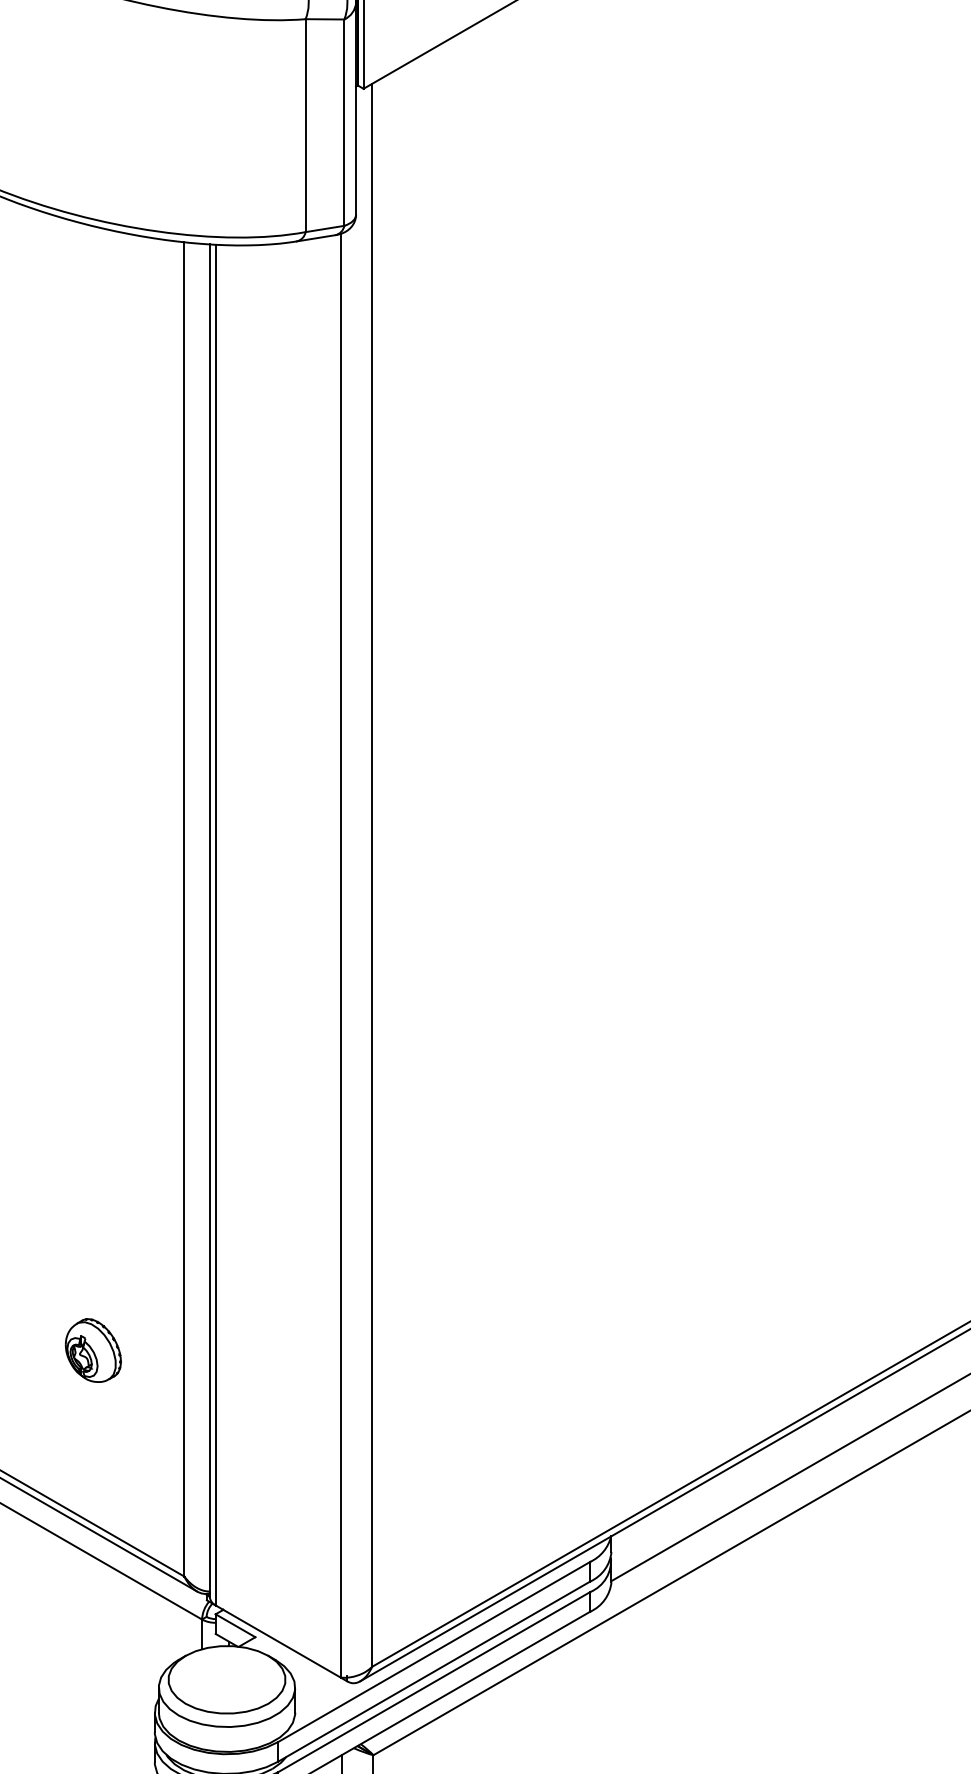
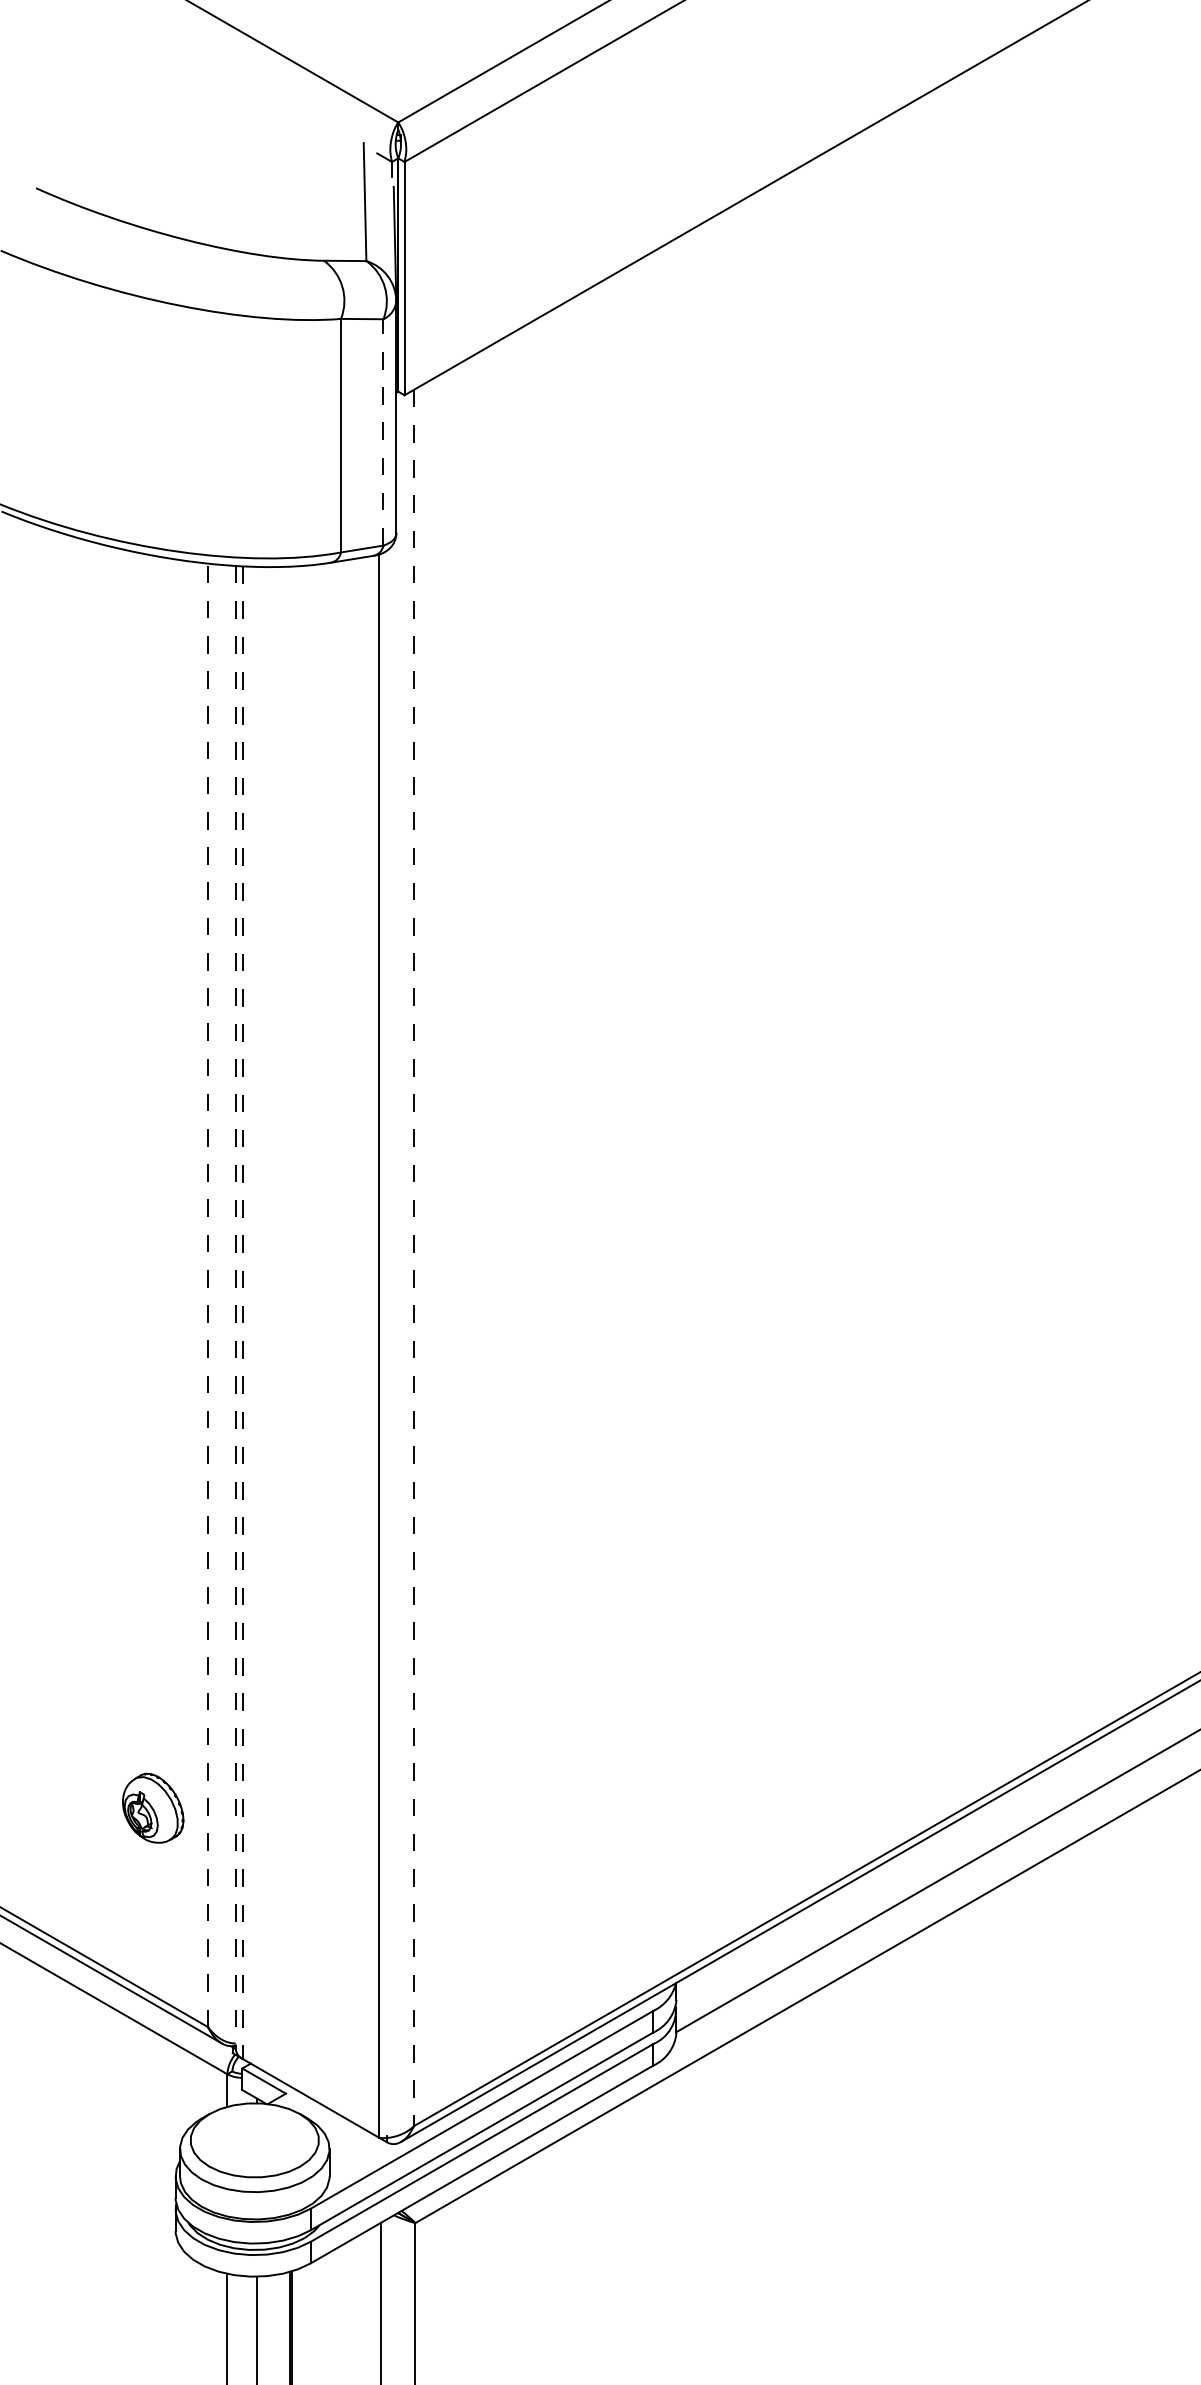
line: (344, 121) -> (383, 431), solid -> dashed
line: (372, 875) -> (414, 1258), solid -> dashed
line: (184, 909) -> (208, 1295), solid -> dashed
line: (209, 920) -> (235, 1307), solid -> dashed
line: (215, 925) -> (242, 1313), solid -> dashed
part: (93, 1349) -> (153, 1807), moved

